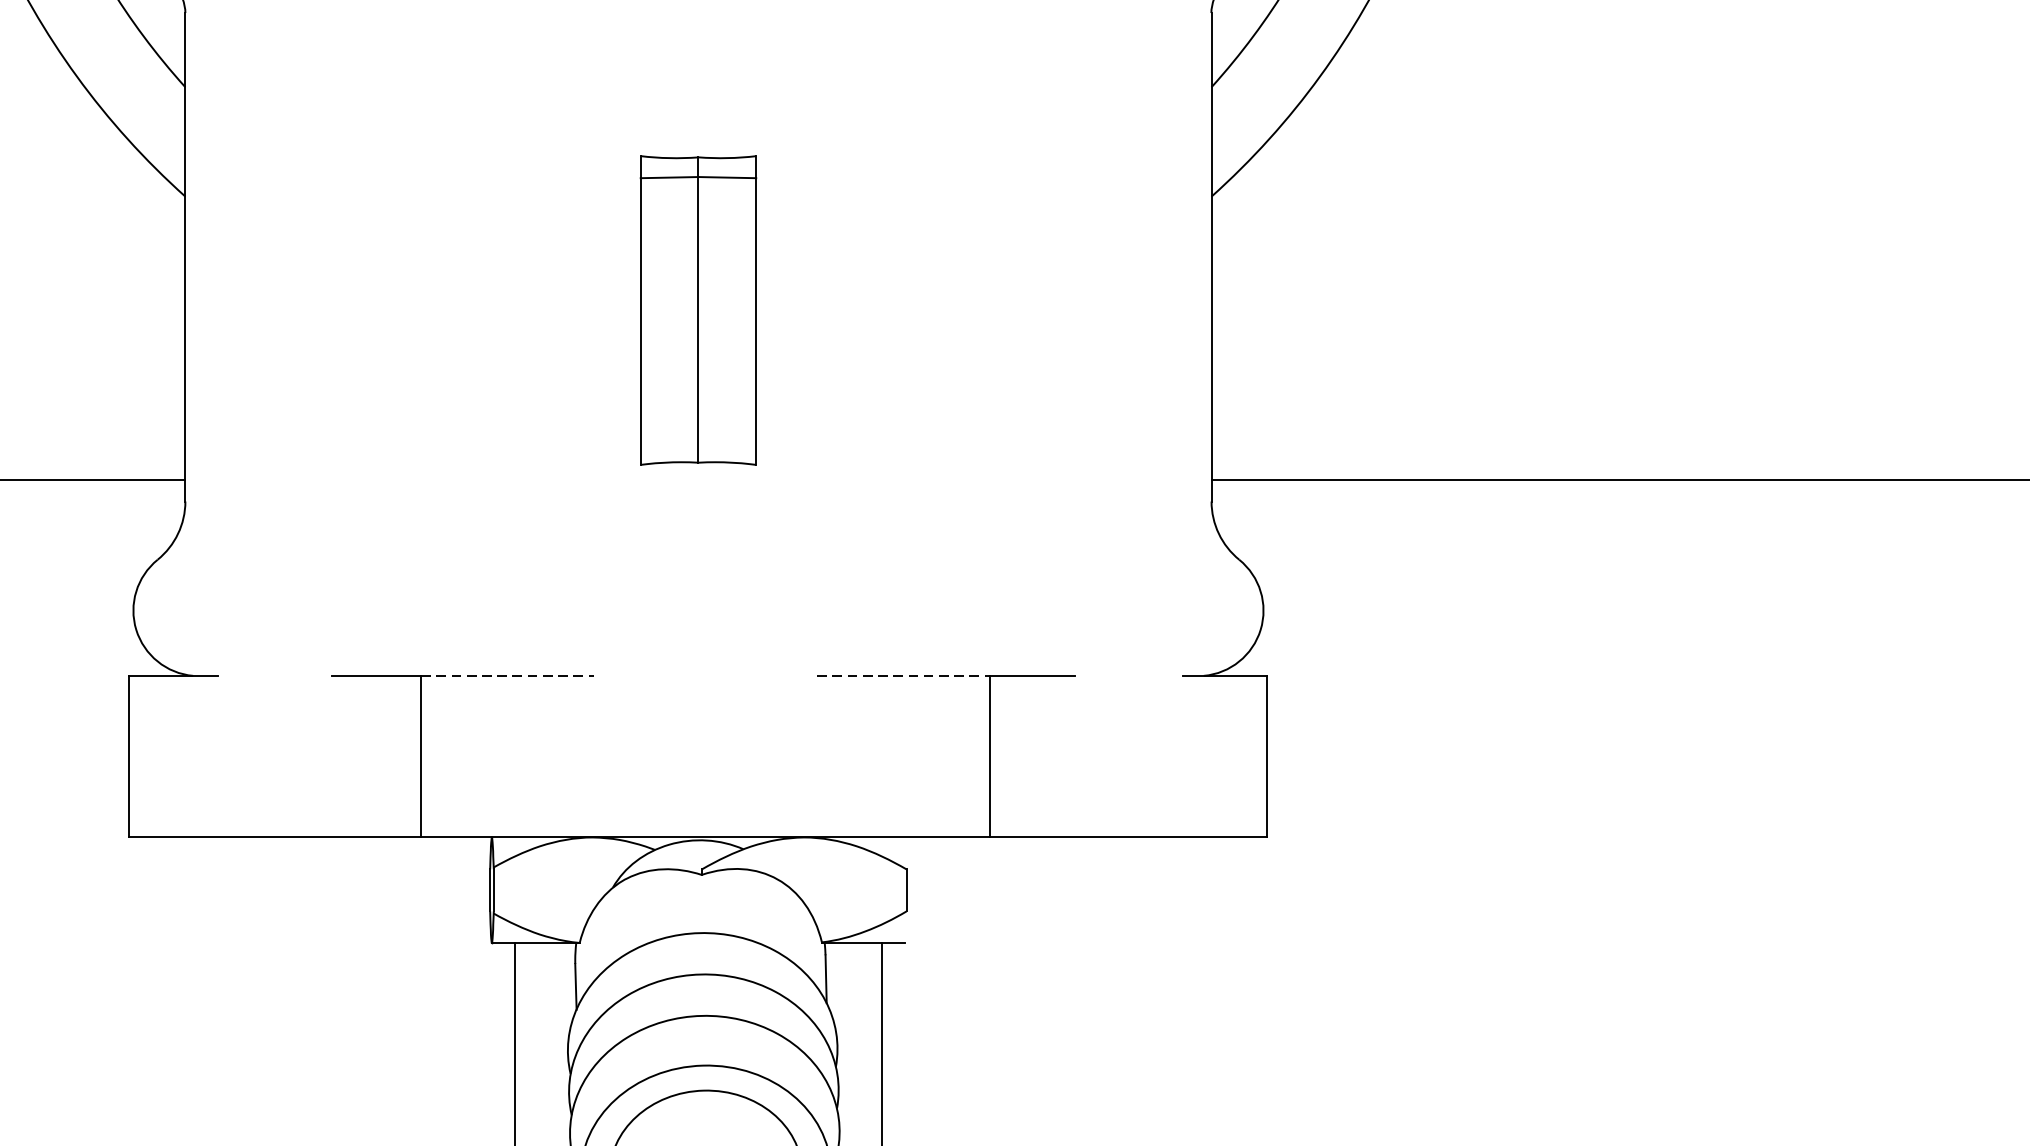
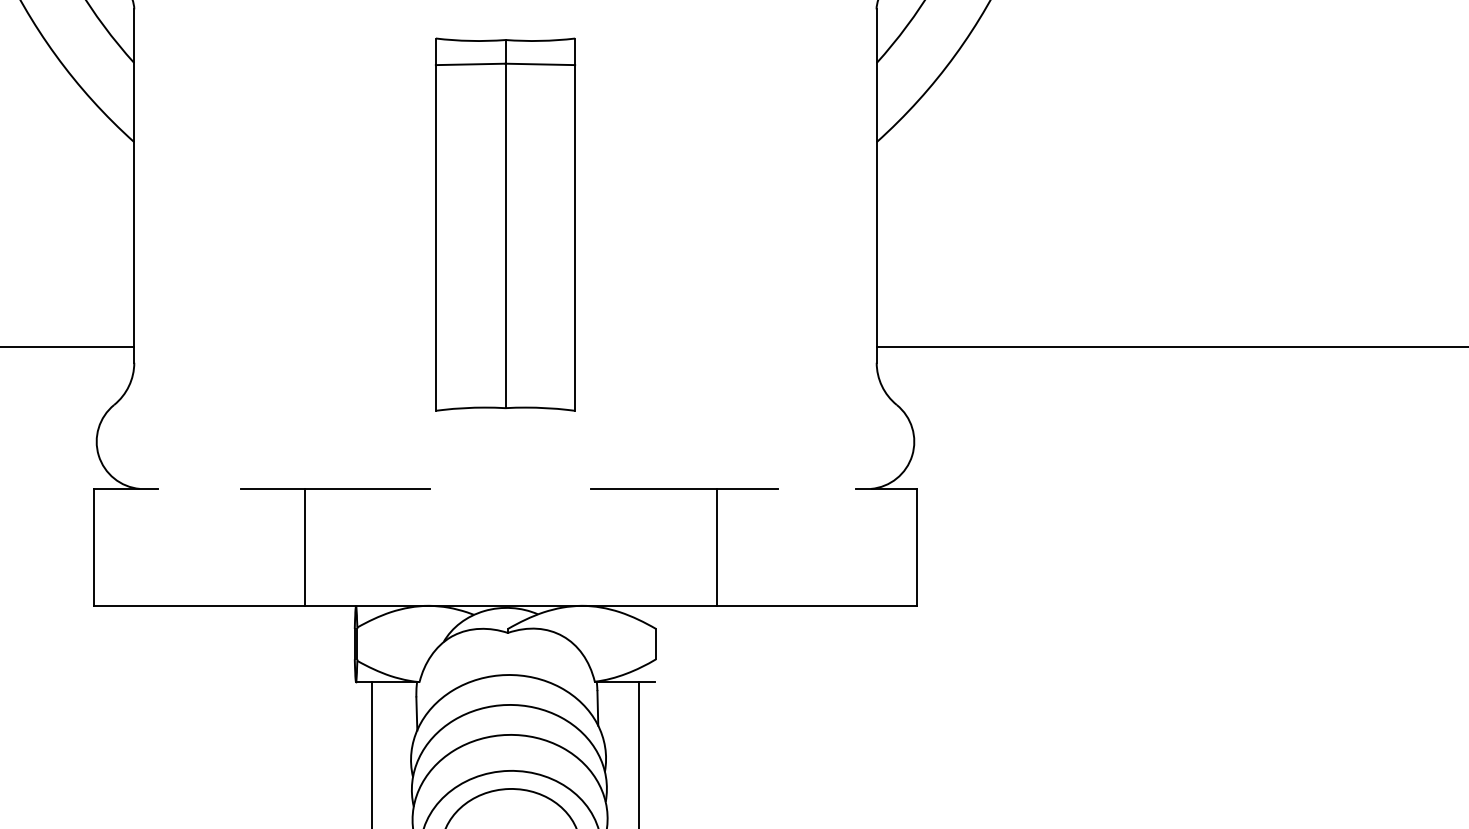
part: (698, 310) -> (505, 224), size x1.67
line: (507, 675) -> (367, 488), dashed -> solid
line: (904, 675) -> (654, 488), dashed -> solid

